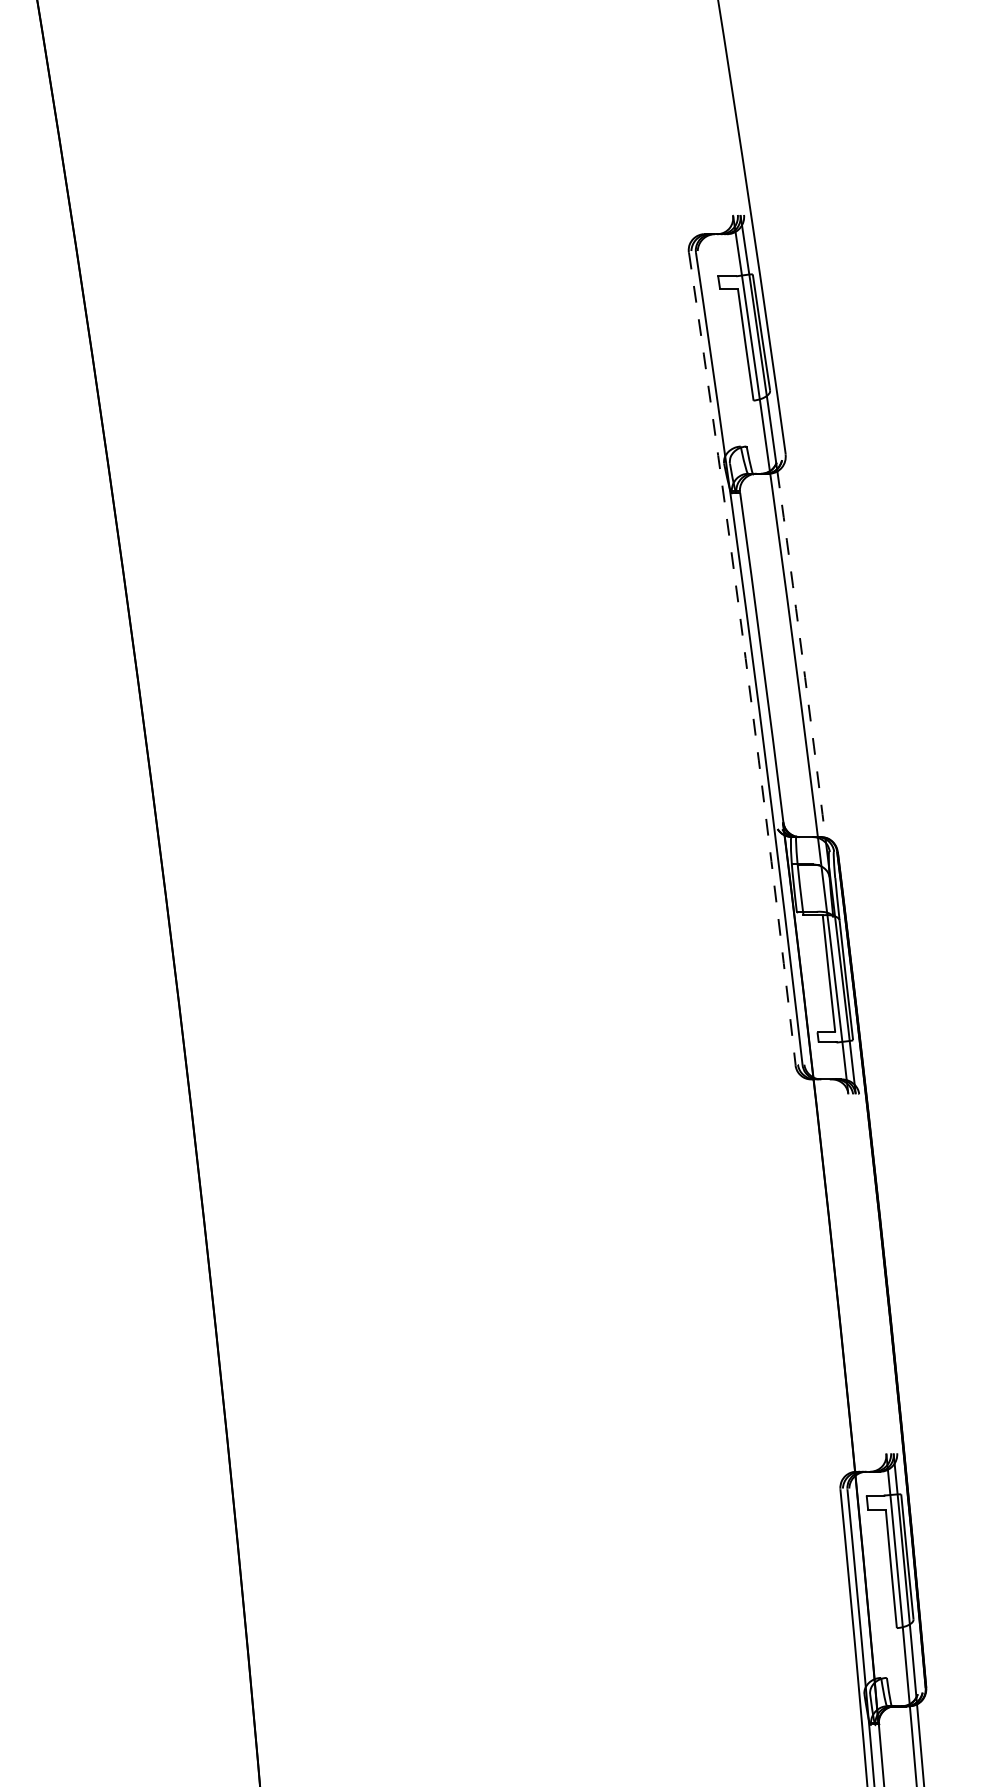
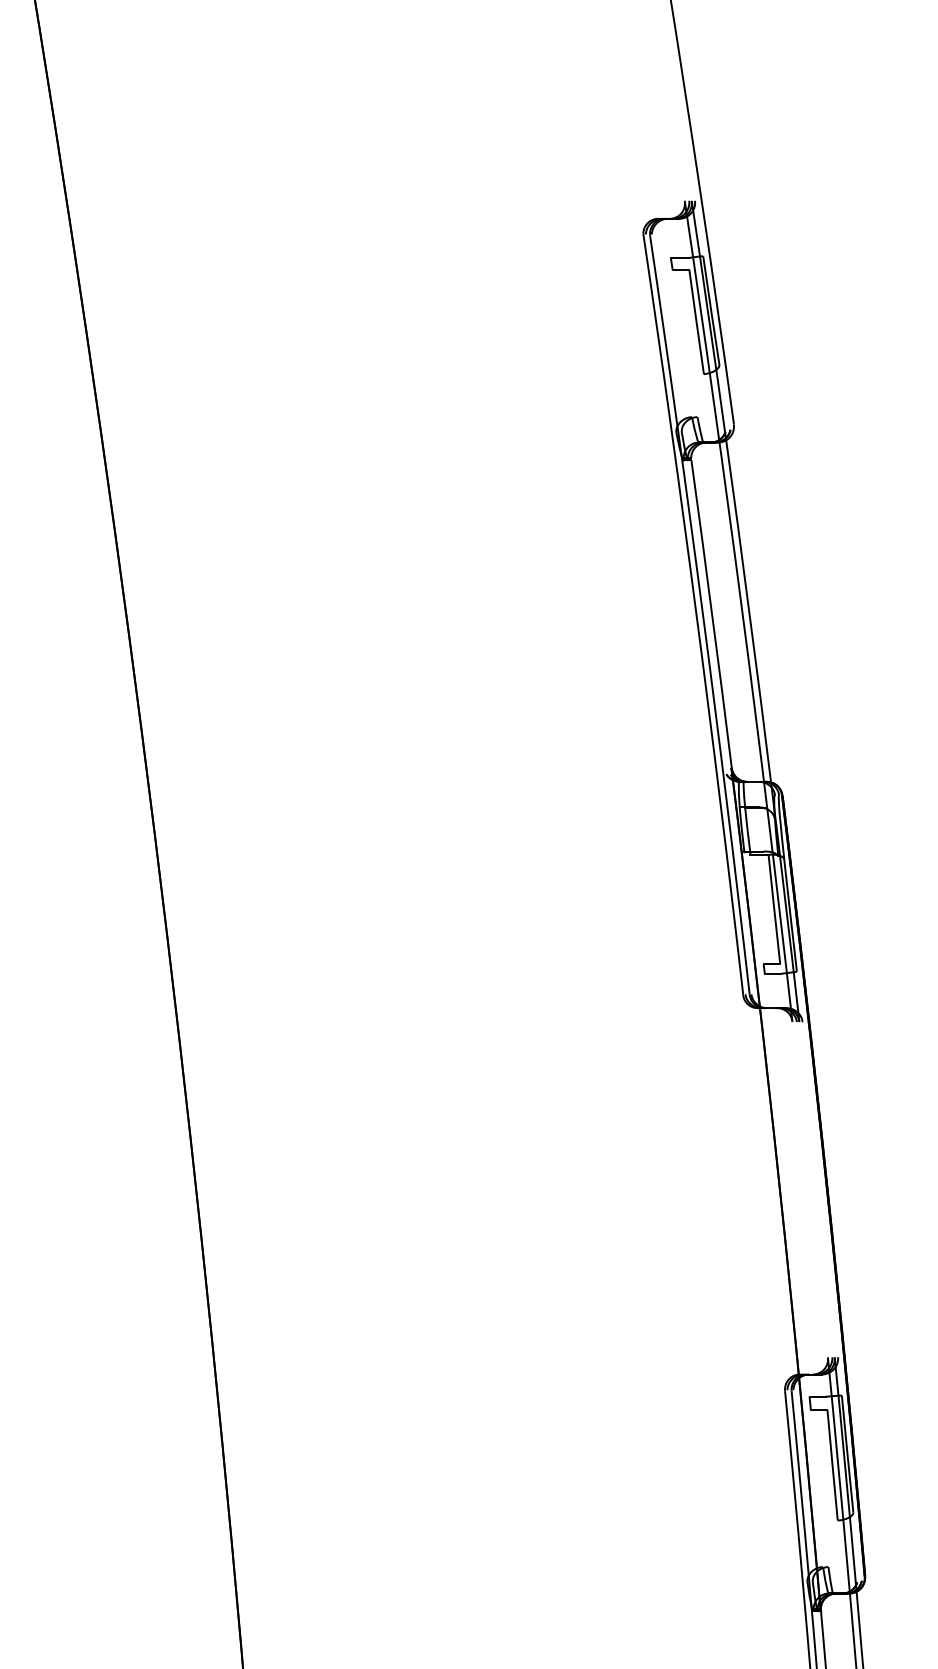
arc: (802, 654) -> (749, 611), dashed -> solid
arc: (745, 658) -> (696, 615), dashed -> solid

